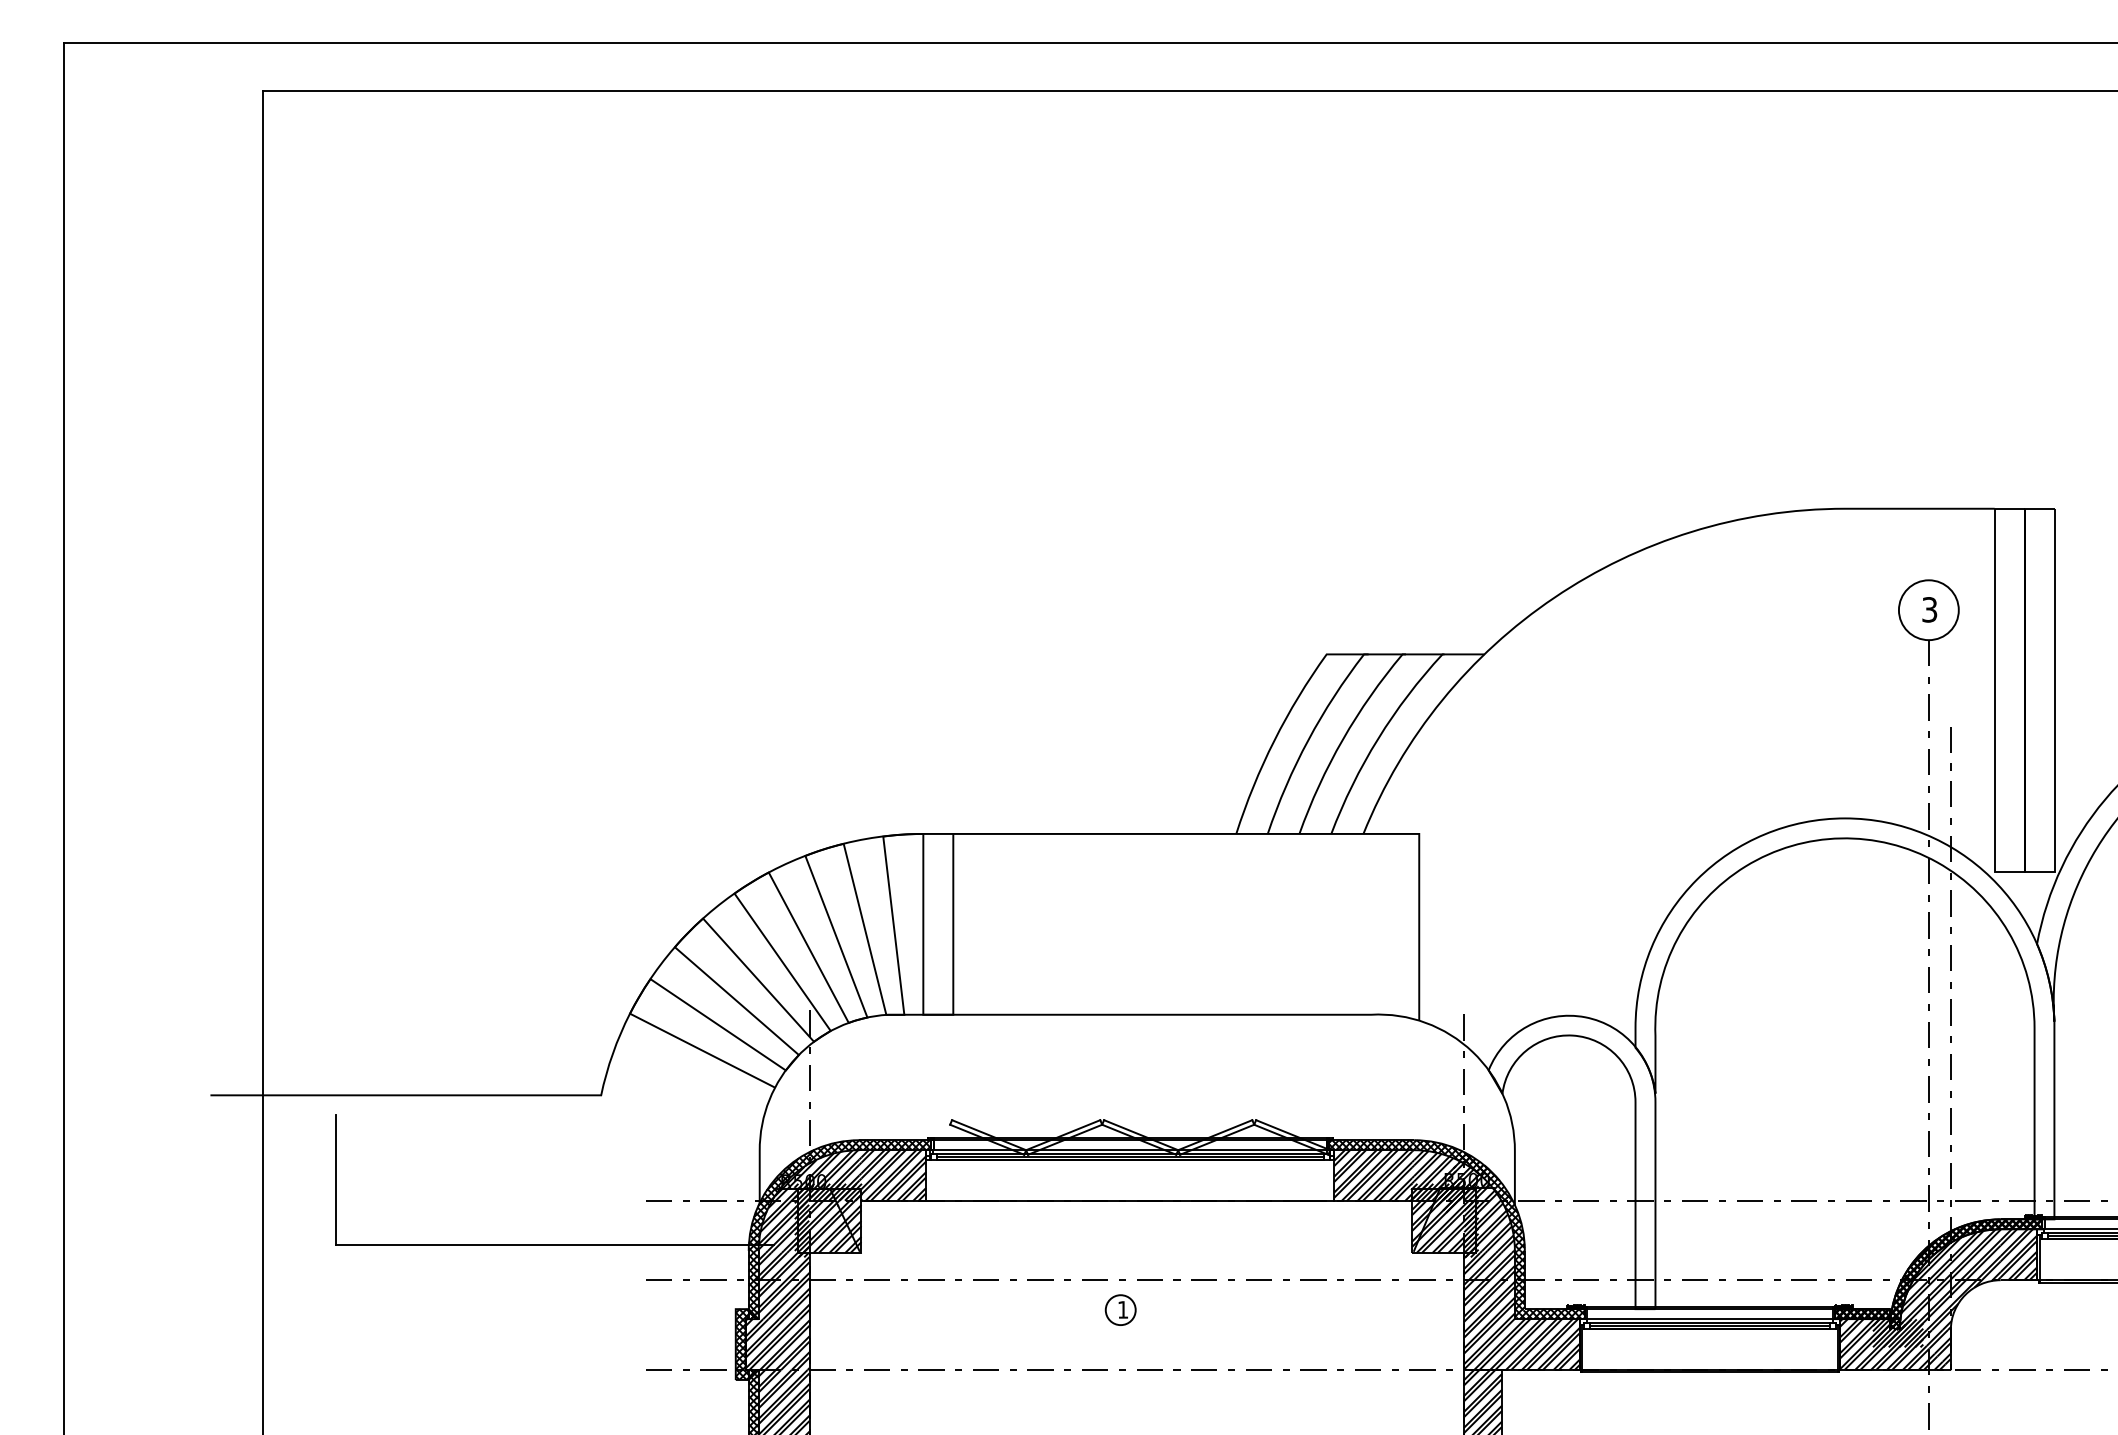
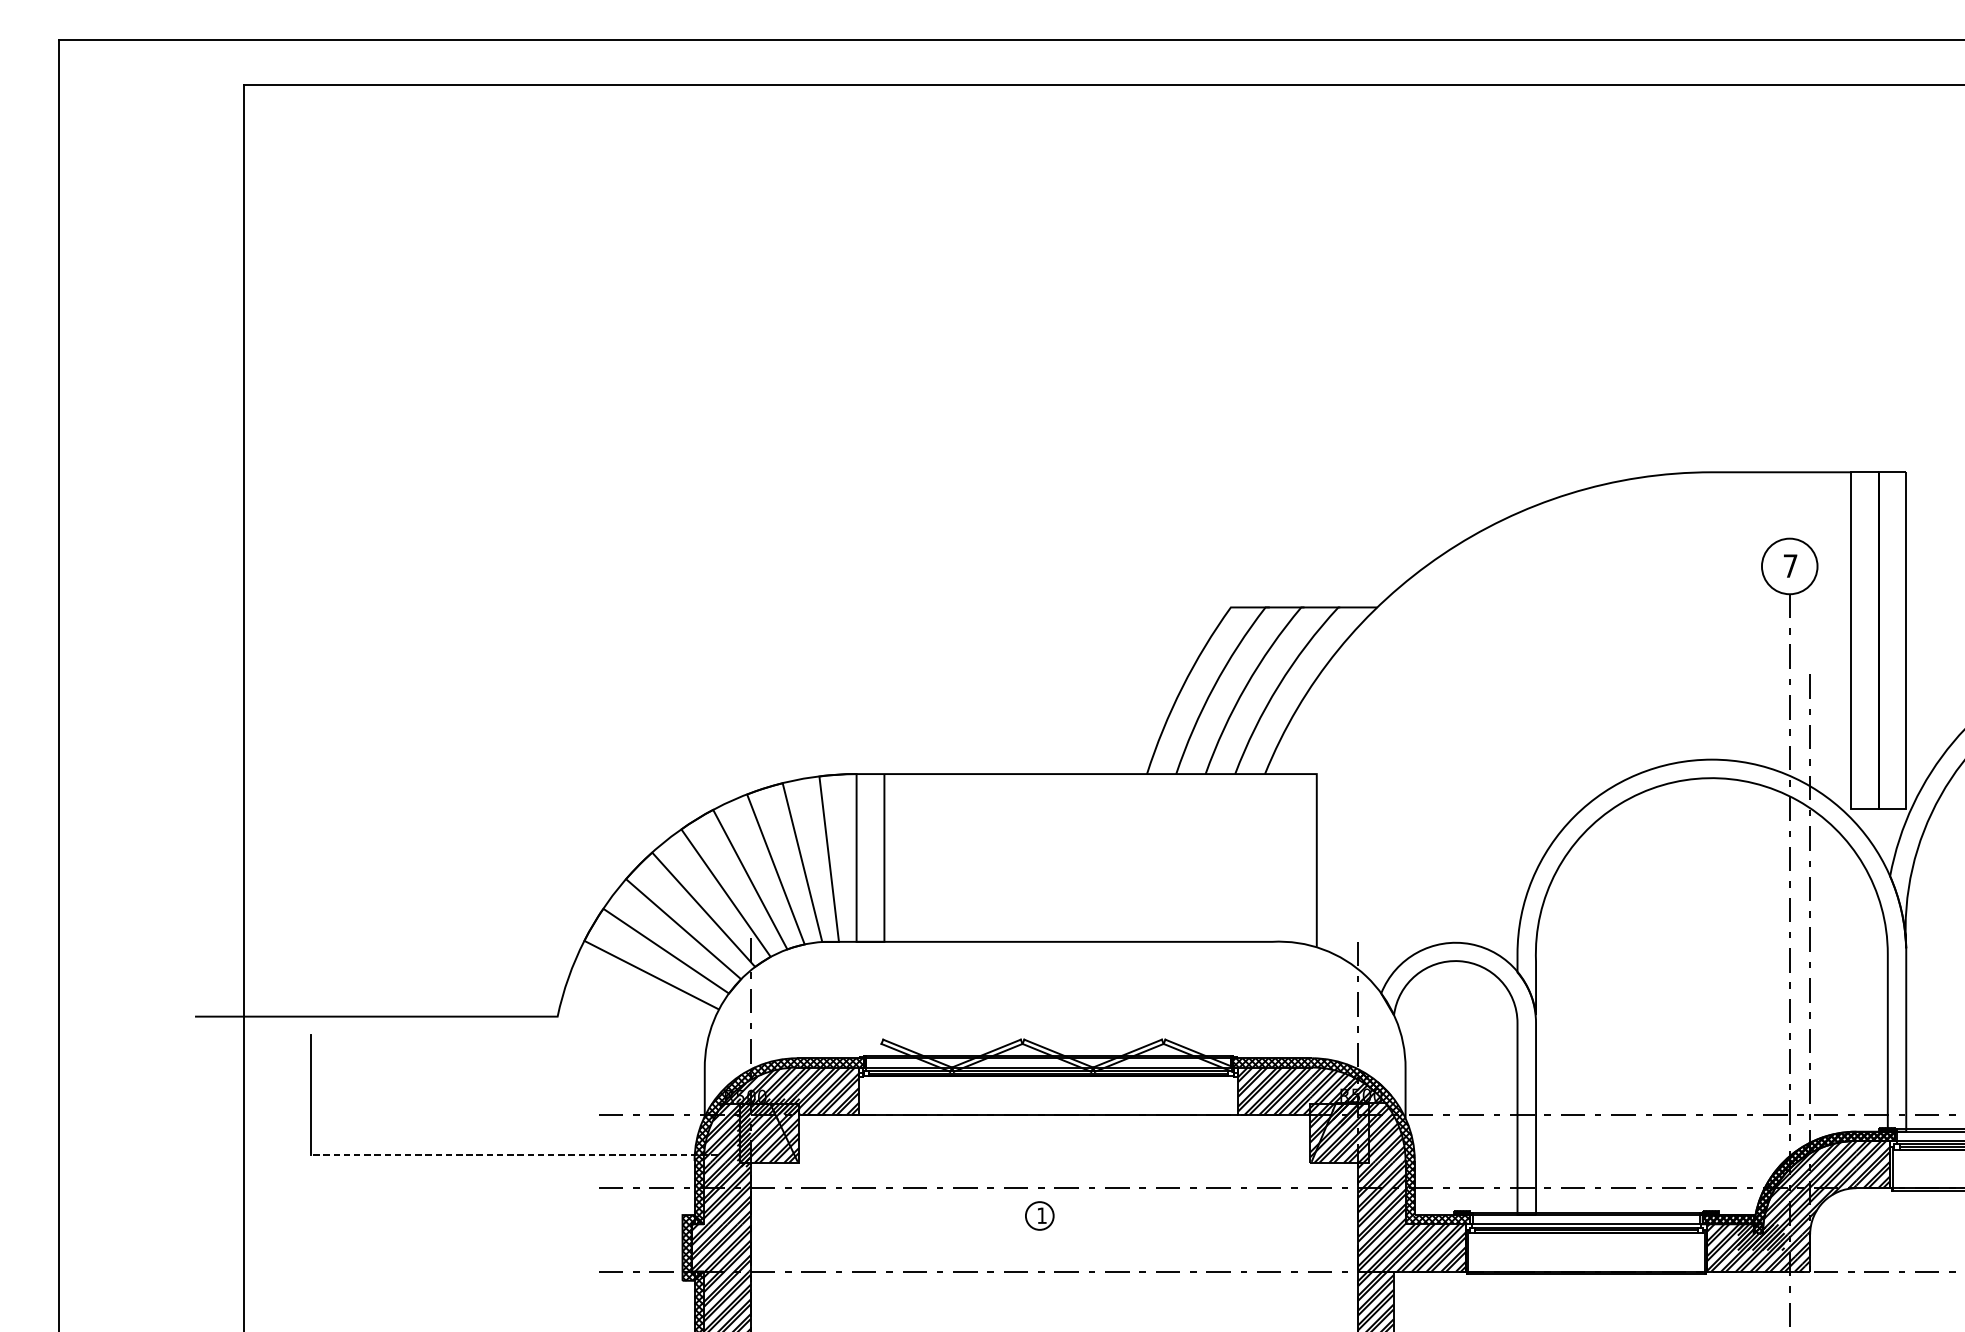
text: (1929, 609) -> (1790, 565), 3 -> 7
hatch: (1444, 1220) -> (1340, 1132), removed
line: (554, 1244) -> (514, 1155), solid -> dashed

